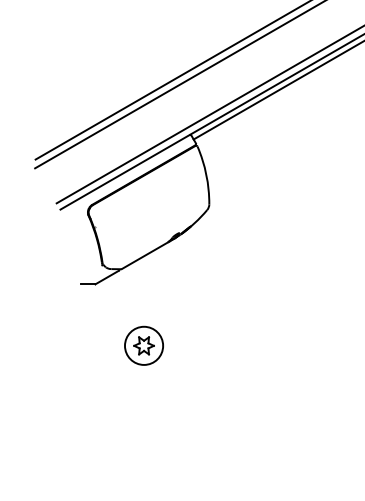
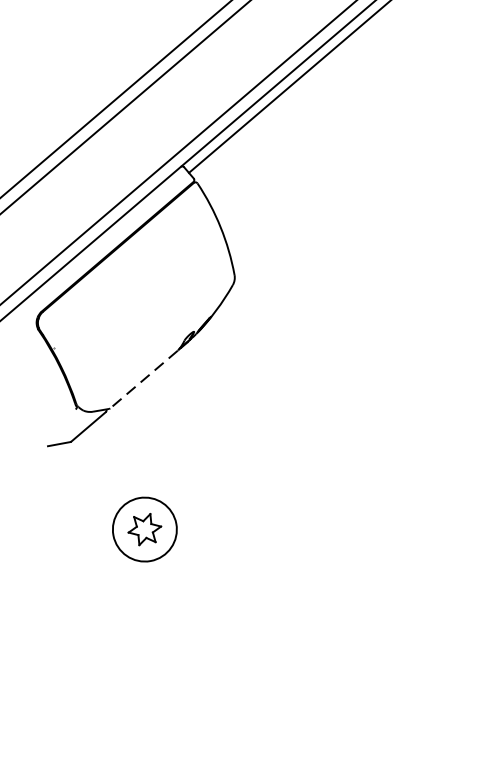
line: (144, 256) -> (143, 380), solid -> dashed
part: (143, 345) -> (143, 529), moved

